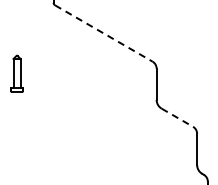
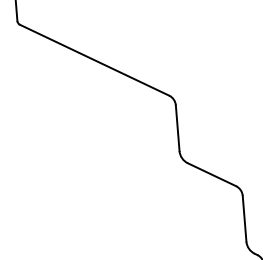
line: (104, 33) -> (95, 60), dashed -> solid
line: (177, 117) -> (212, 174), dashed -> solid

